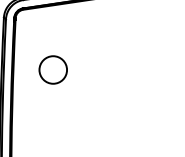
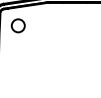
circle: (51, 69) -> (17, 25), moved

